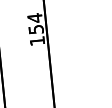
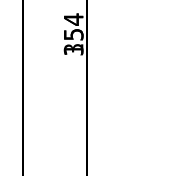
text: (37, 41) -> (73, 49), 154 -> 354

